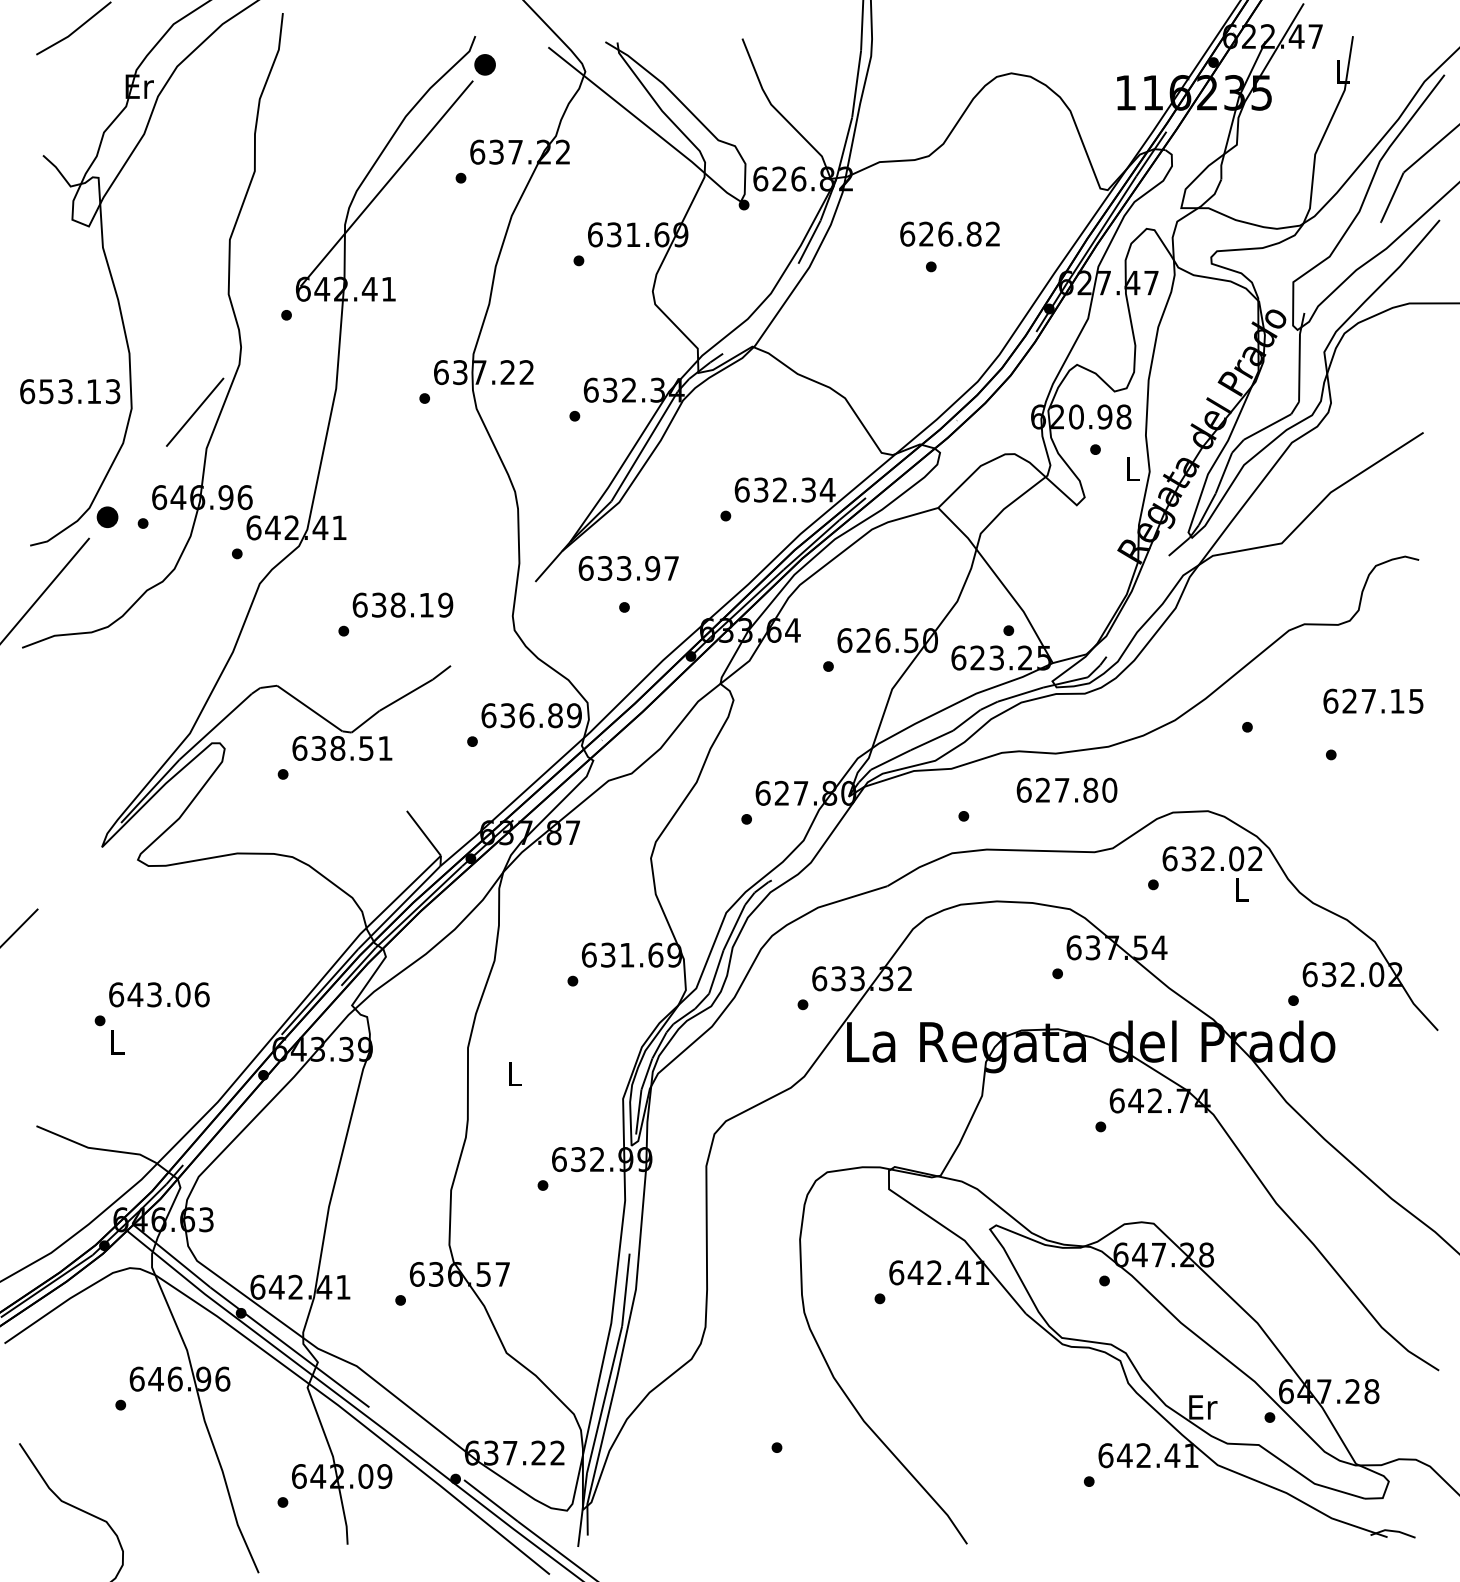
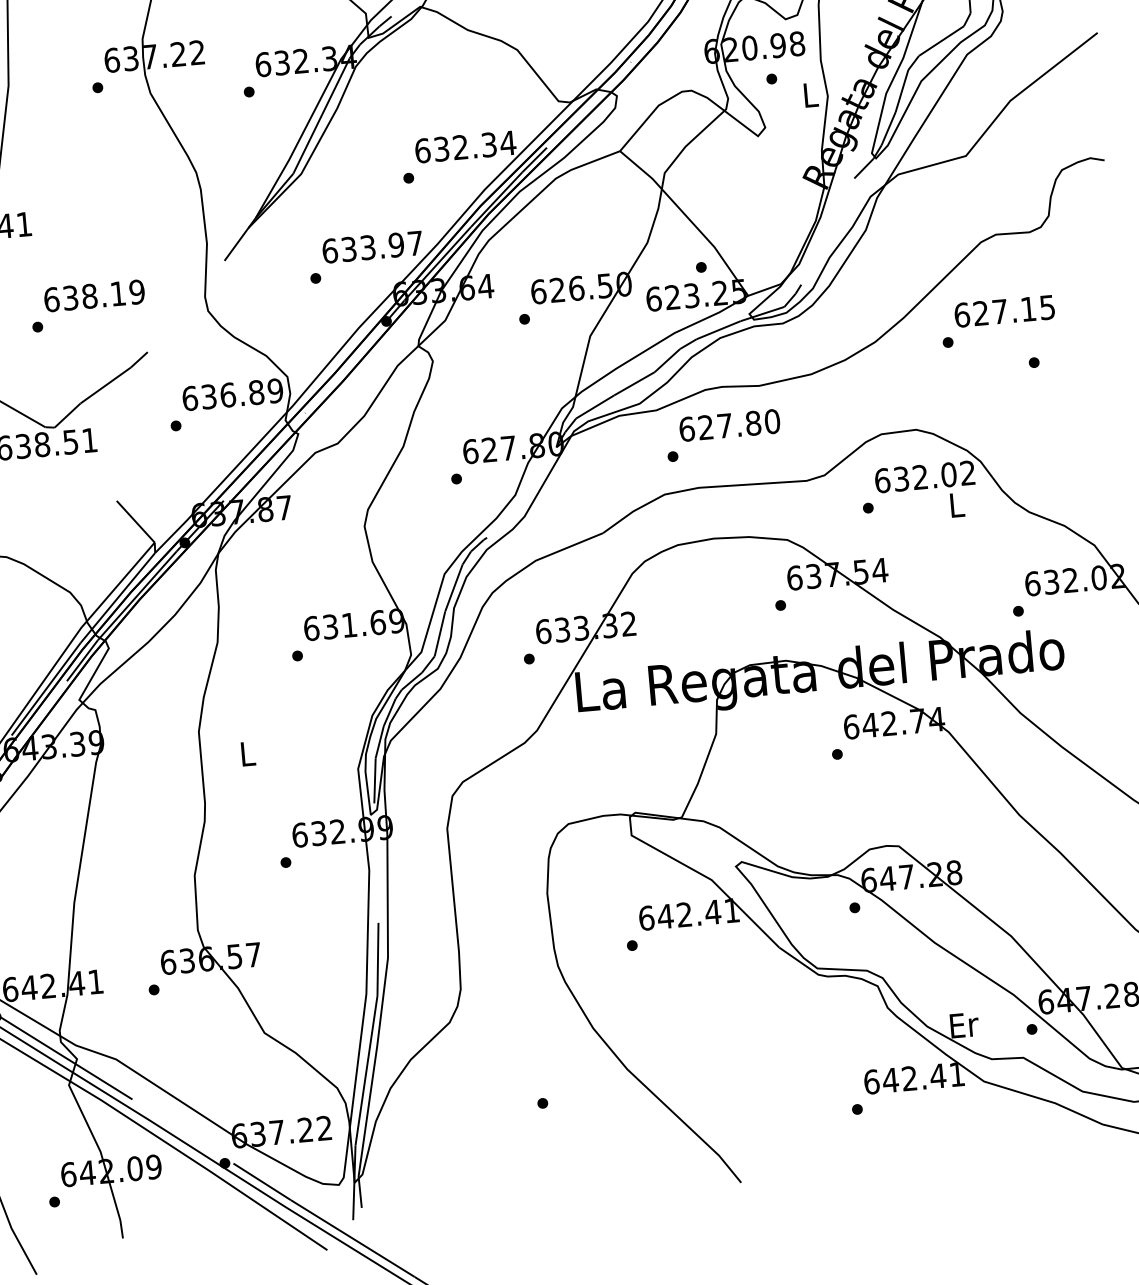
text: (628, 568) -> (372, 247), moved
text: (1373, 700) -> (1004, 310), moved
text: (1066, 789) -> (729, 424), moved

